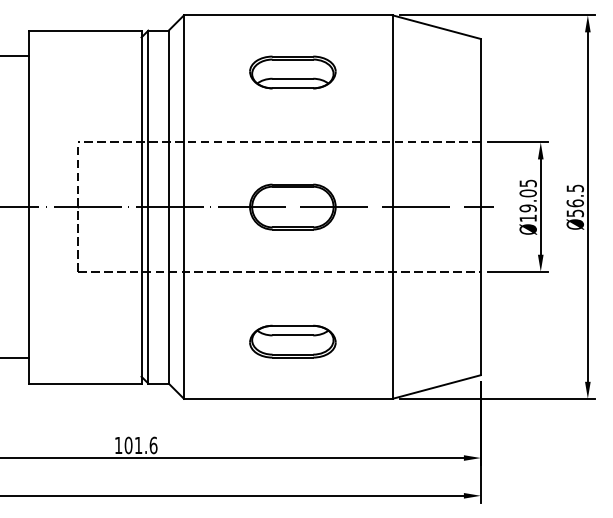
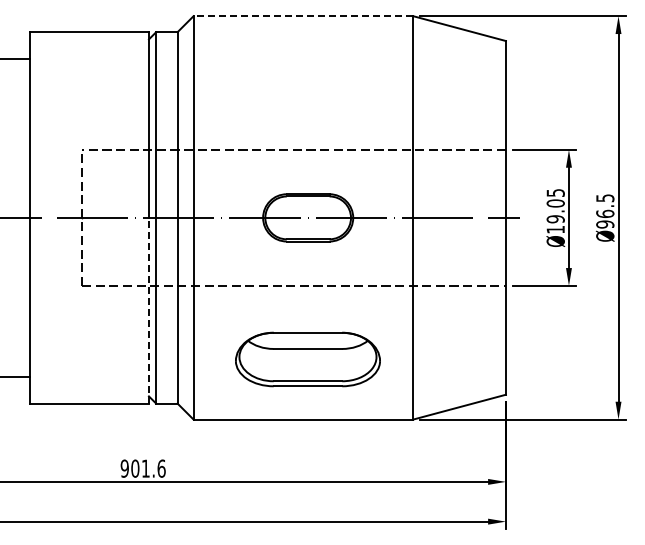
line: (288, 15) -> (303, 16), solid -> dashed
part: (293, 71) -> (308, 75), removed
text: (575, 213) -> (605, 224), Ø56.5 -> Ø96.5
line: (141, 295) -> (148, 310), solid -> dashed
part: (293, 341) -> (308, 359), size x1.6
text: (118, 445) -> (124, 468), 101.6 -> 901.6

